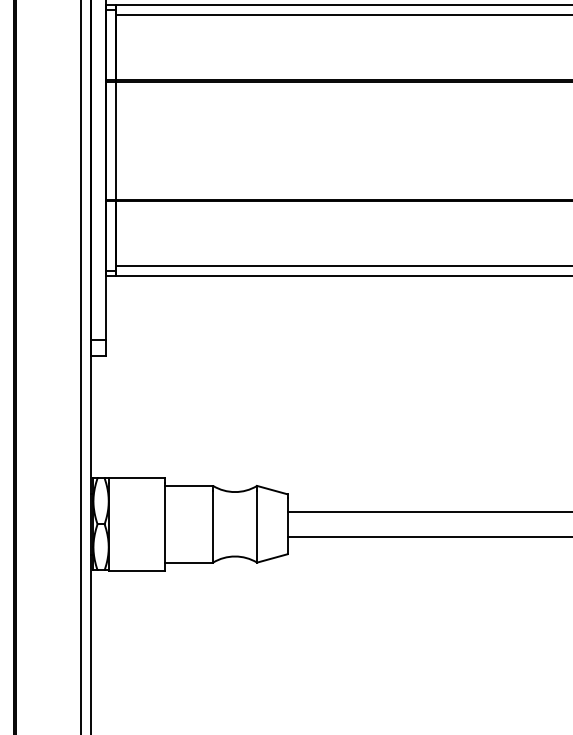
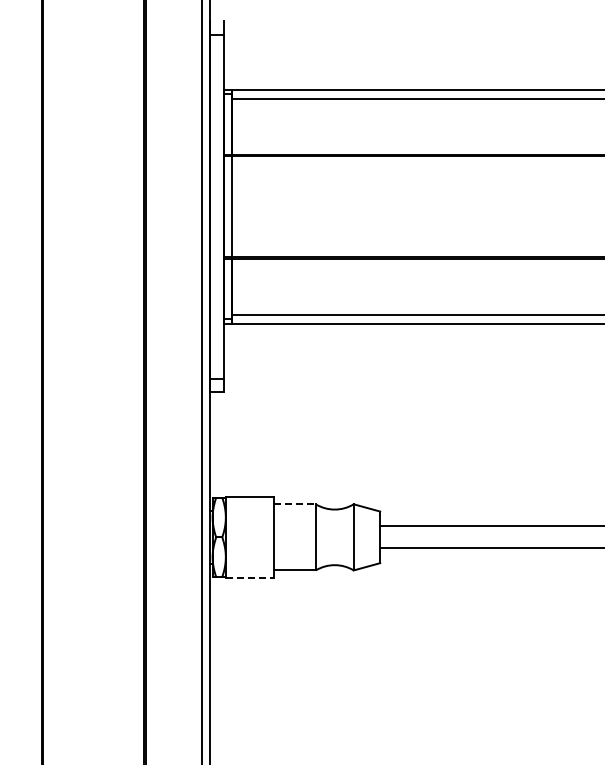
line: (189, 486) -> (295, 504), solid -> dashed
line: (137, 570) -> (250, 577), solid -> dashed

